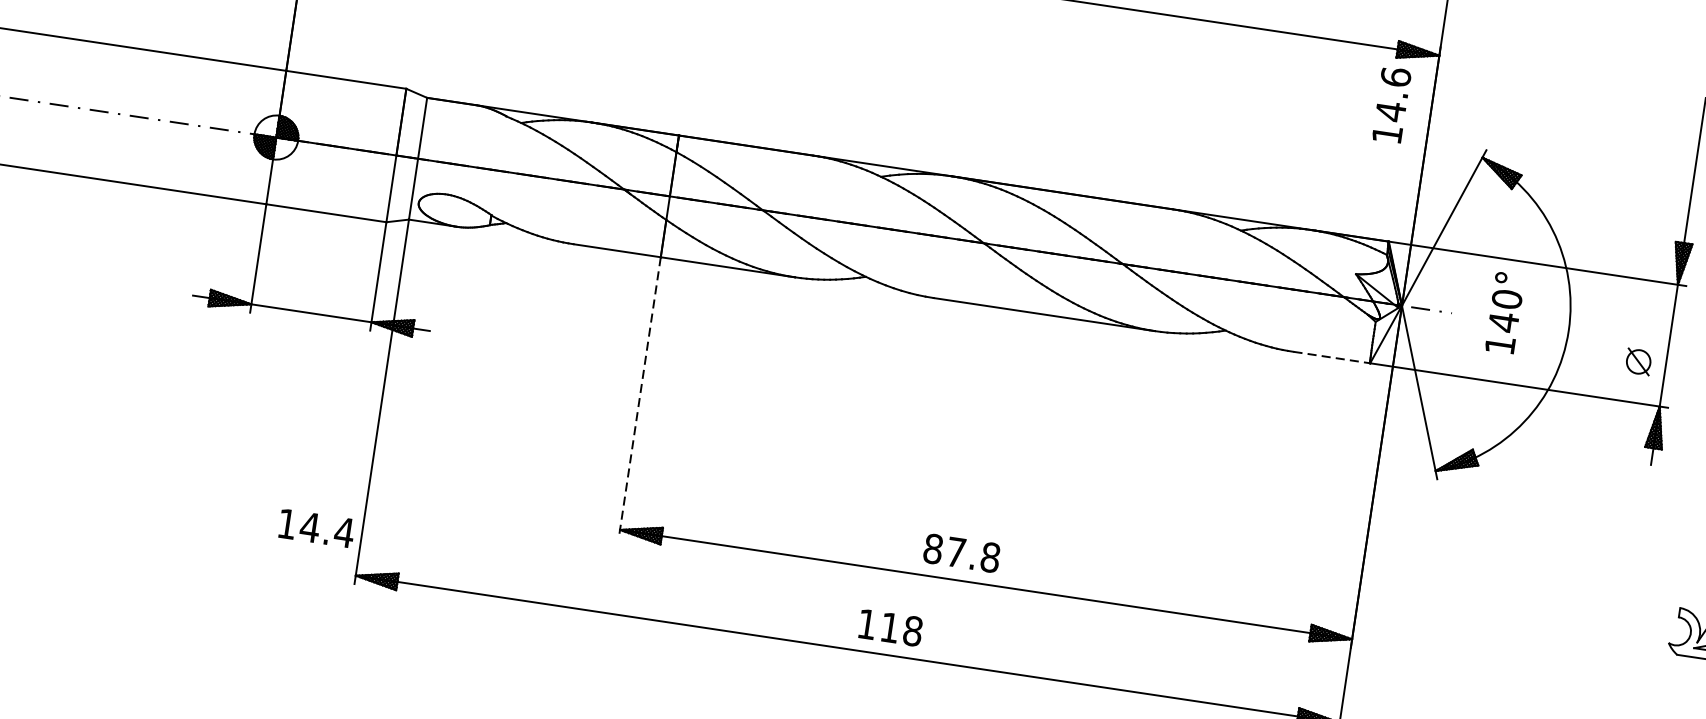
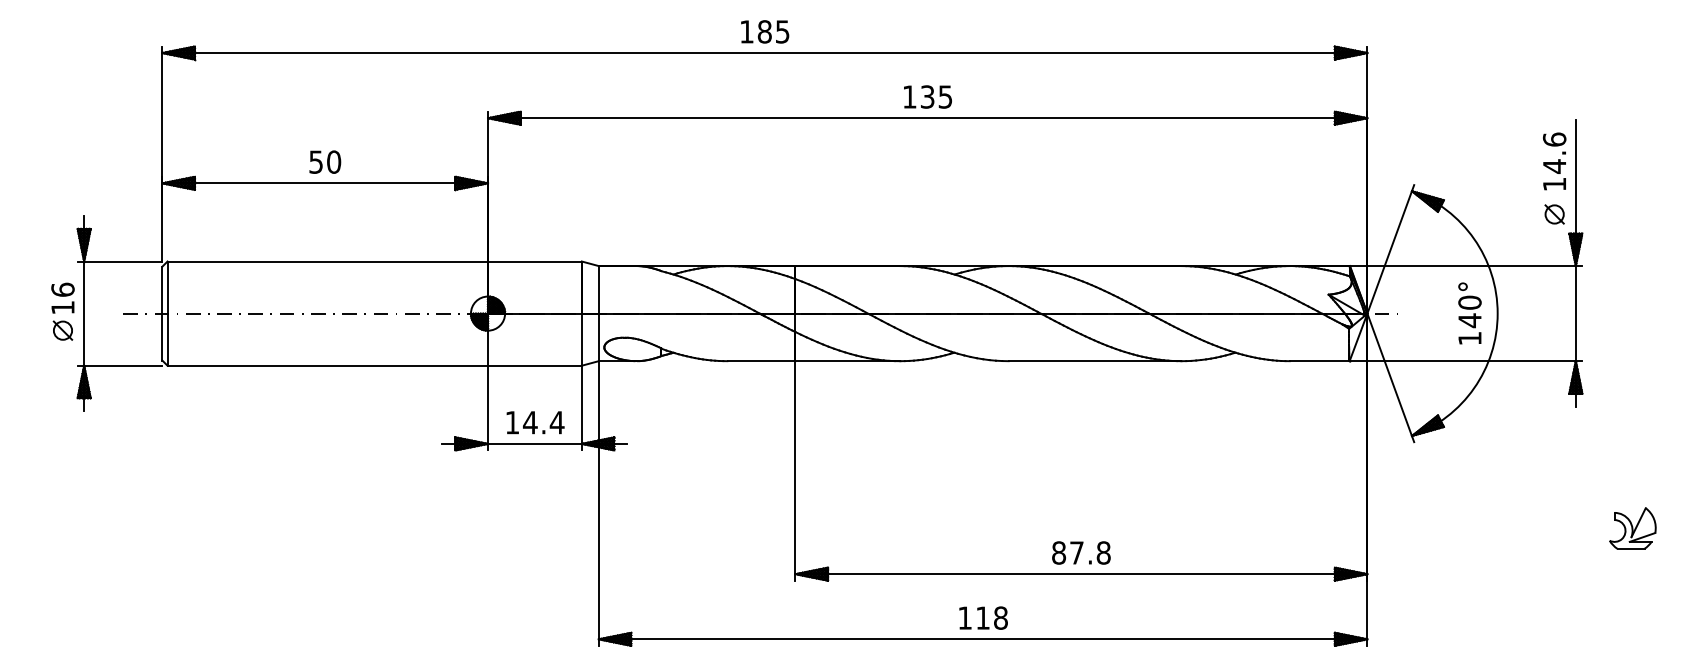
text: (1391, 105) -> (1554, 161), moved
text: (1504, 313) -> (1469, 313), moved
line: (1331, 357) -> (1319, 361), dashed -> solid
part: (1638, 361) -> (1554, 214), moved
line: (639, 397) -> (795, 470), dashed -> solid
text: (316, 528) -> (535, 422), moved
text: (962, 552) -> (1081, 552), moved
text: (890, 627) -> (983, 617), moved

